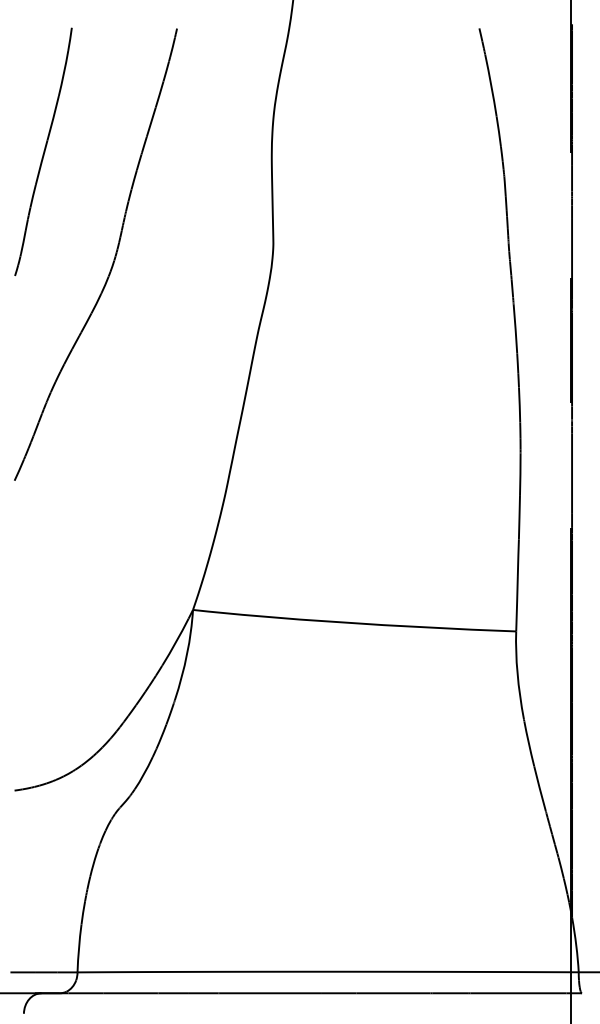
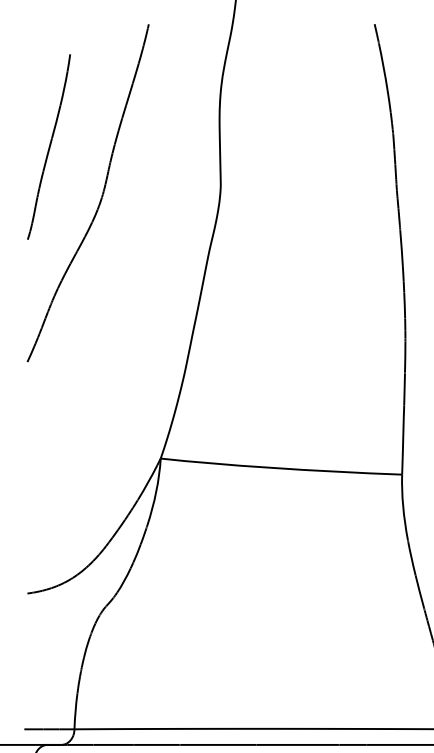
part: (43, 151) -> (49, 146), moved

